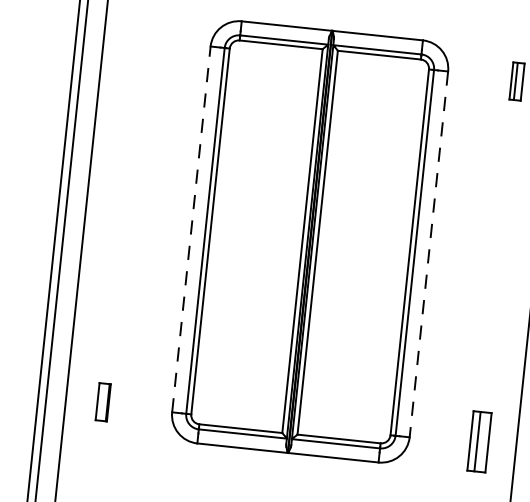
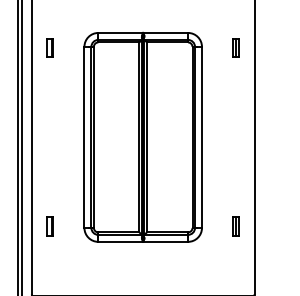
part: (139, 40) -> (49, 47), added
line: (191, 229) -> (84, 137), dashed -> solid
line: (427, 254) -> (201, 137), dashed -> solid
part: (477, 441) -> (235, 226), size x0.62

